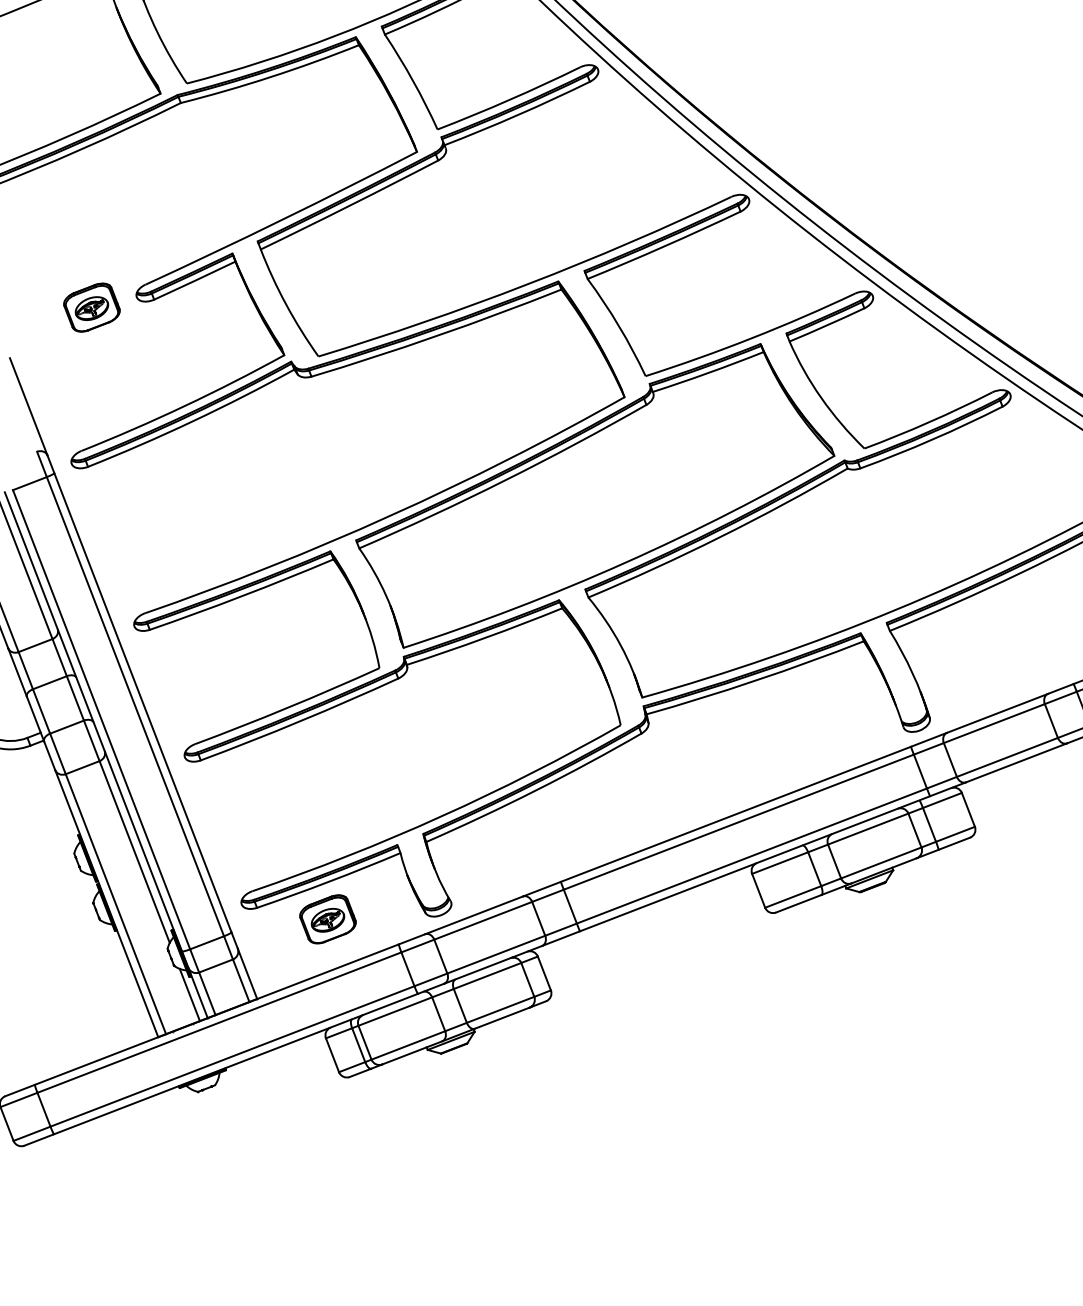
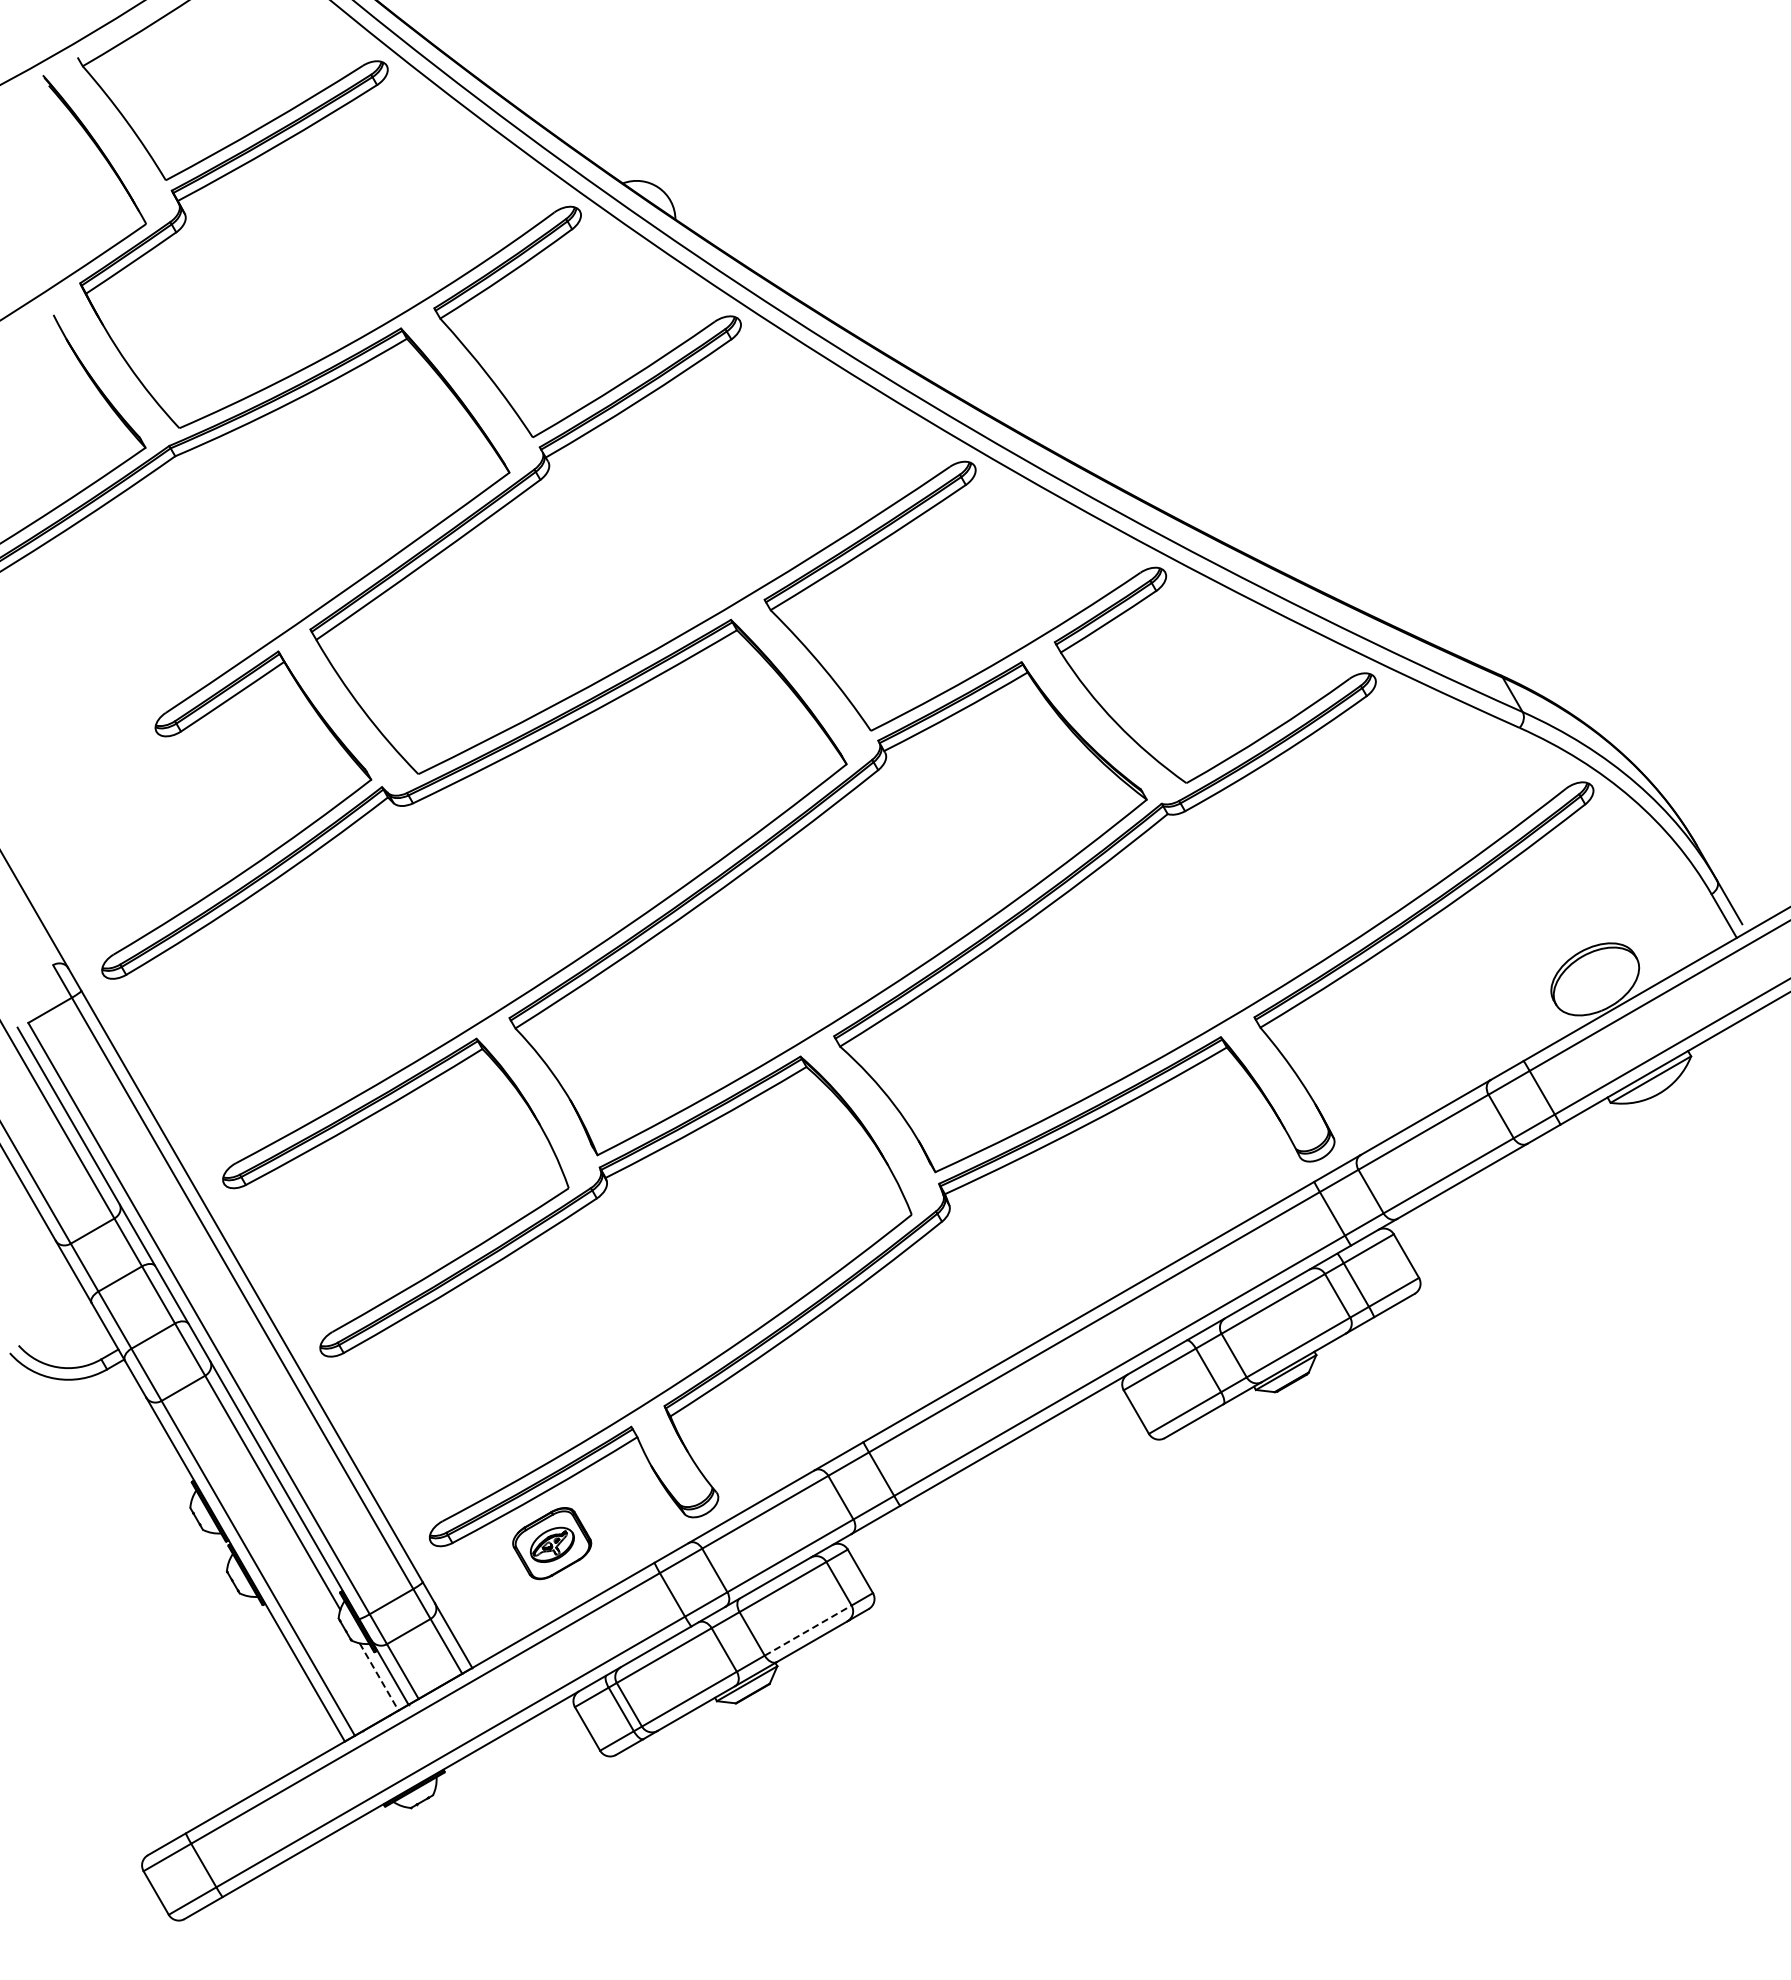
part: (92, 307) -> (97, 755), removed
line: (190, 994) -> (379, 1676), solid -> dashed
line: (500, 1009) -> (808, 1630), solid -> dashed

